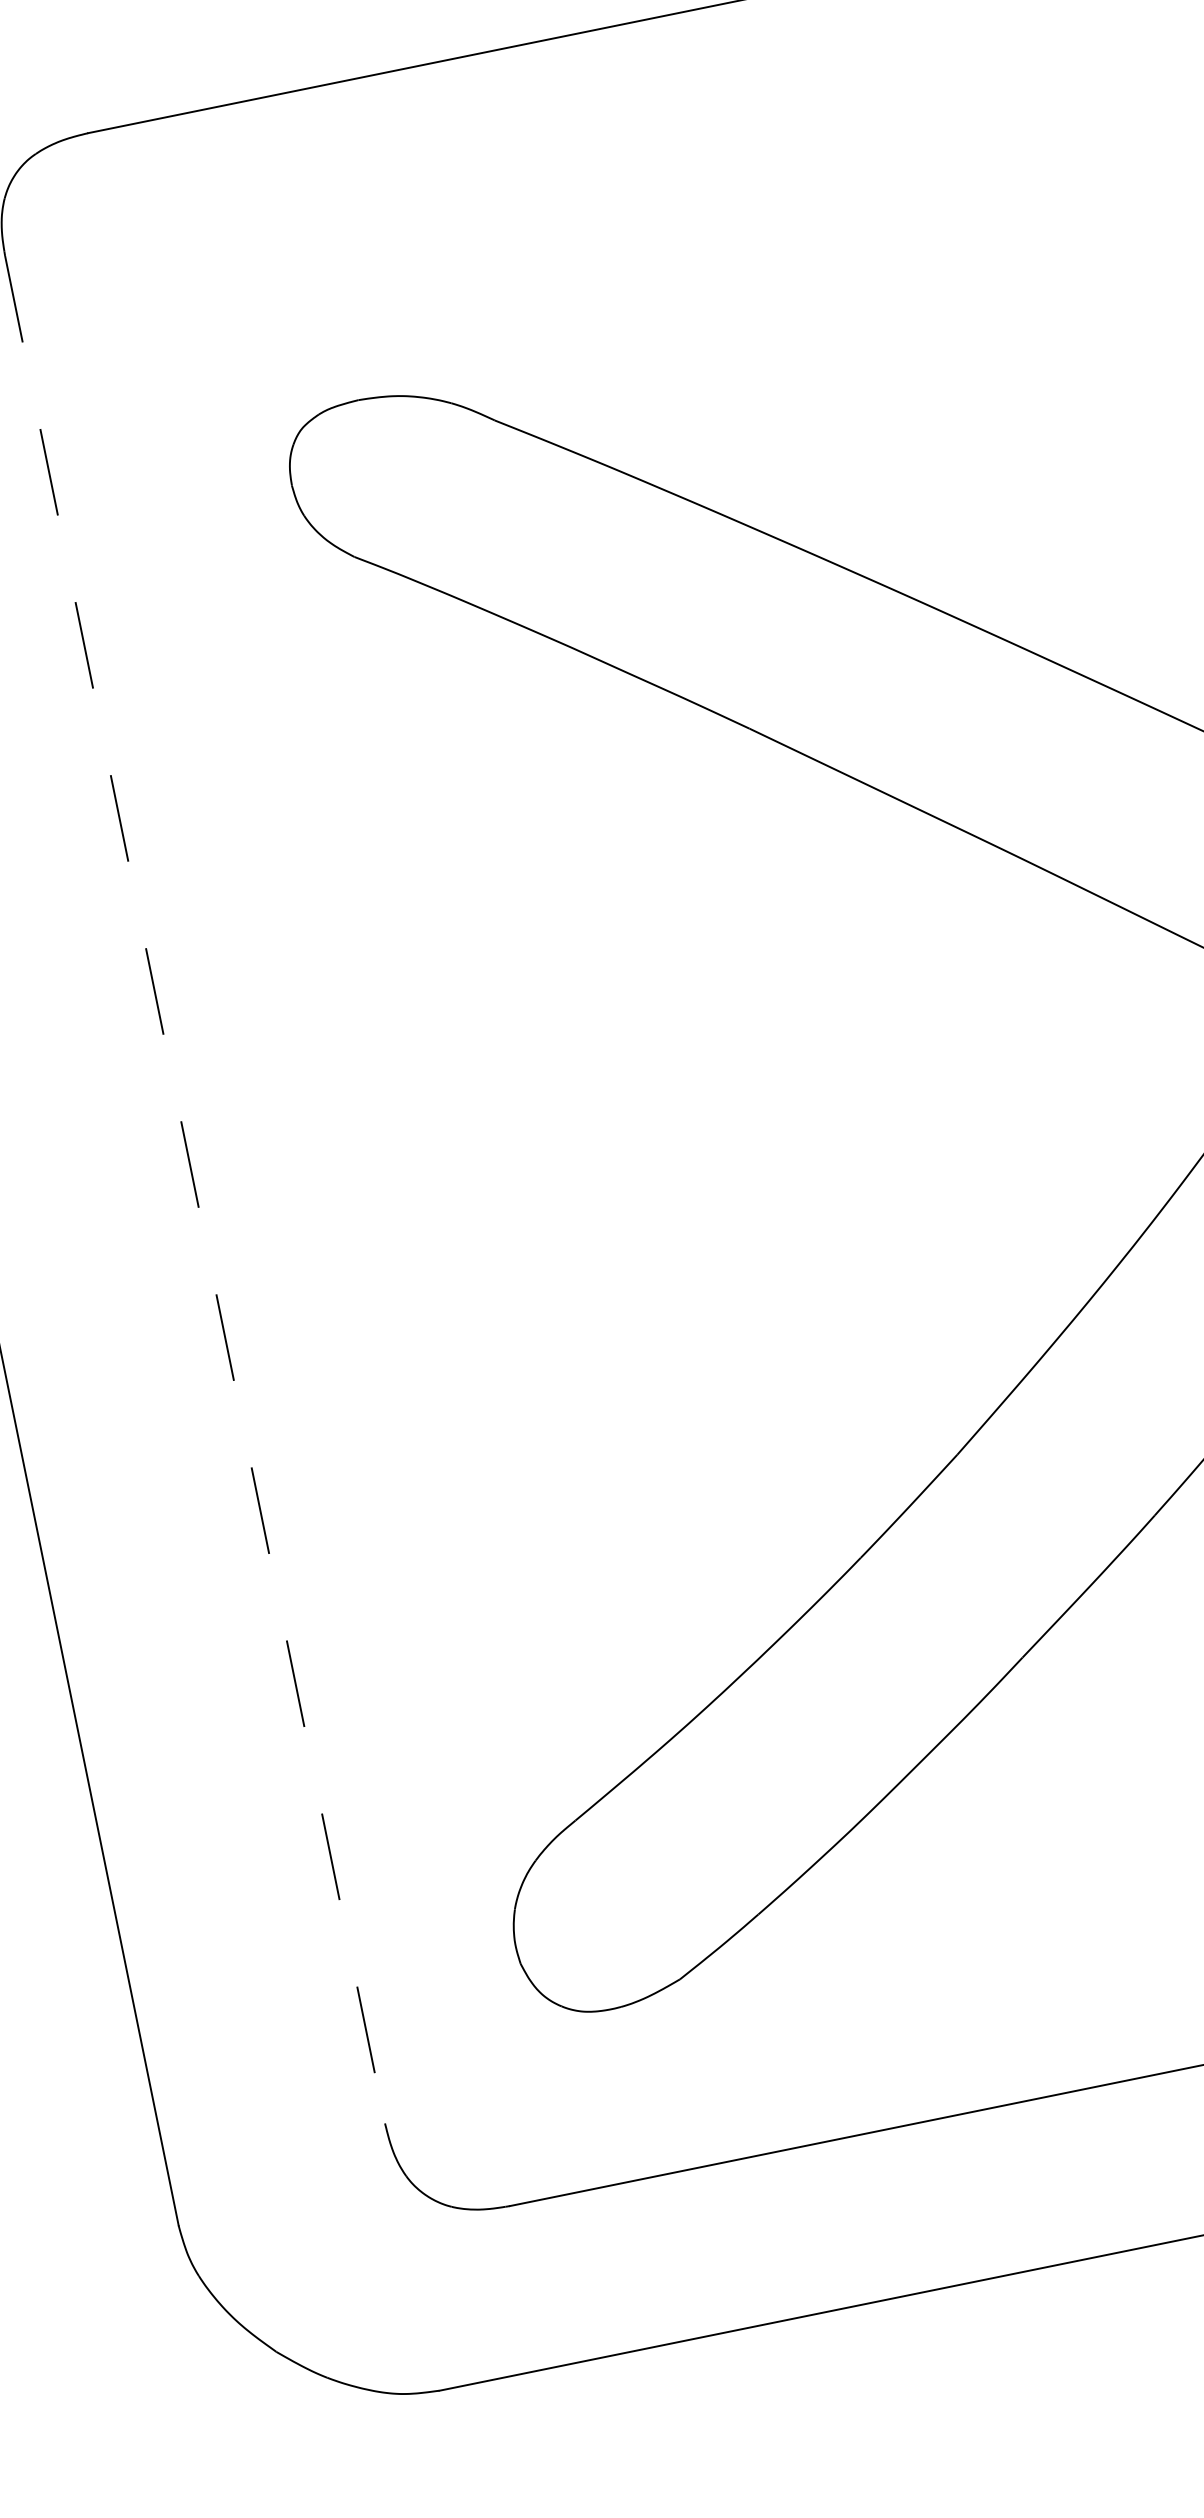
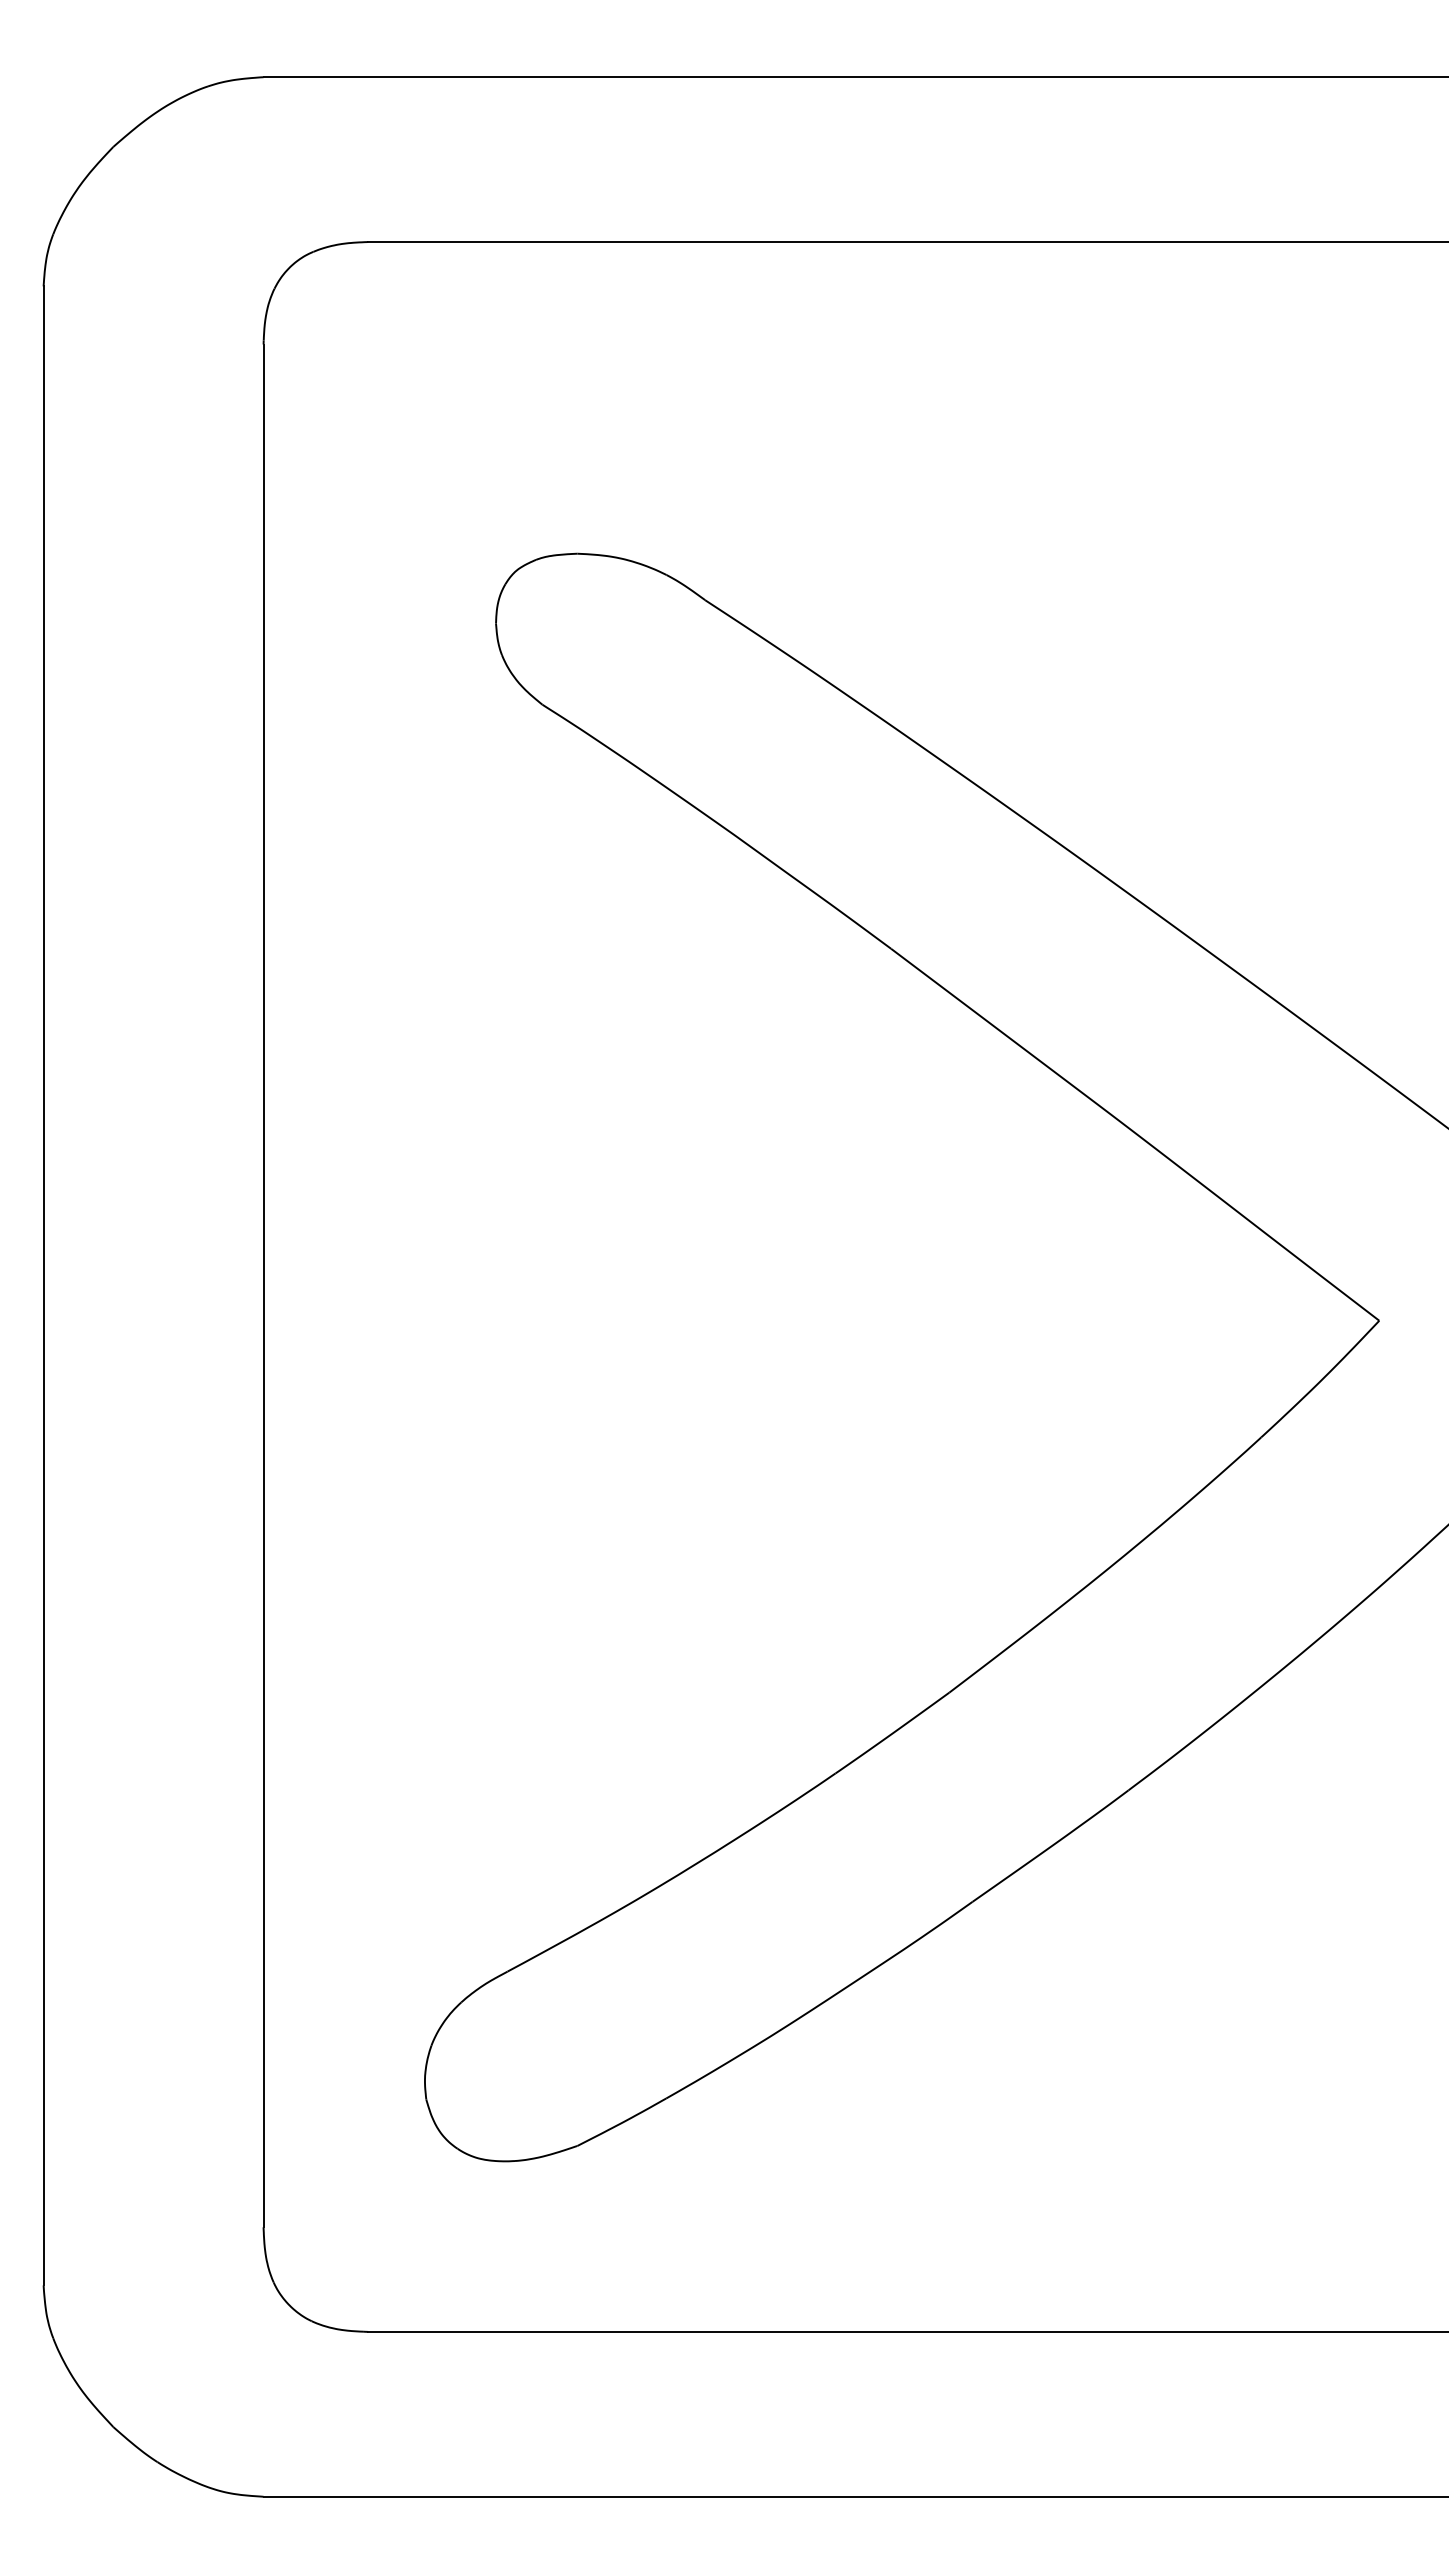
line: (195, 1190) -> (263, 1286), dashed -> solid

